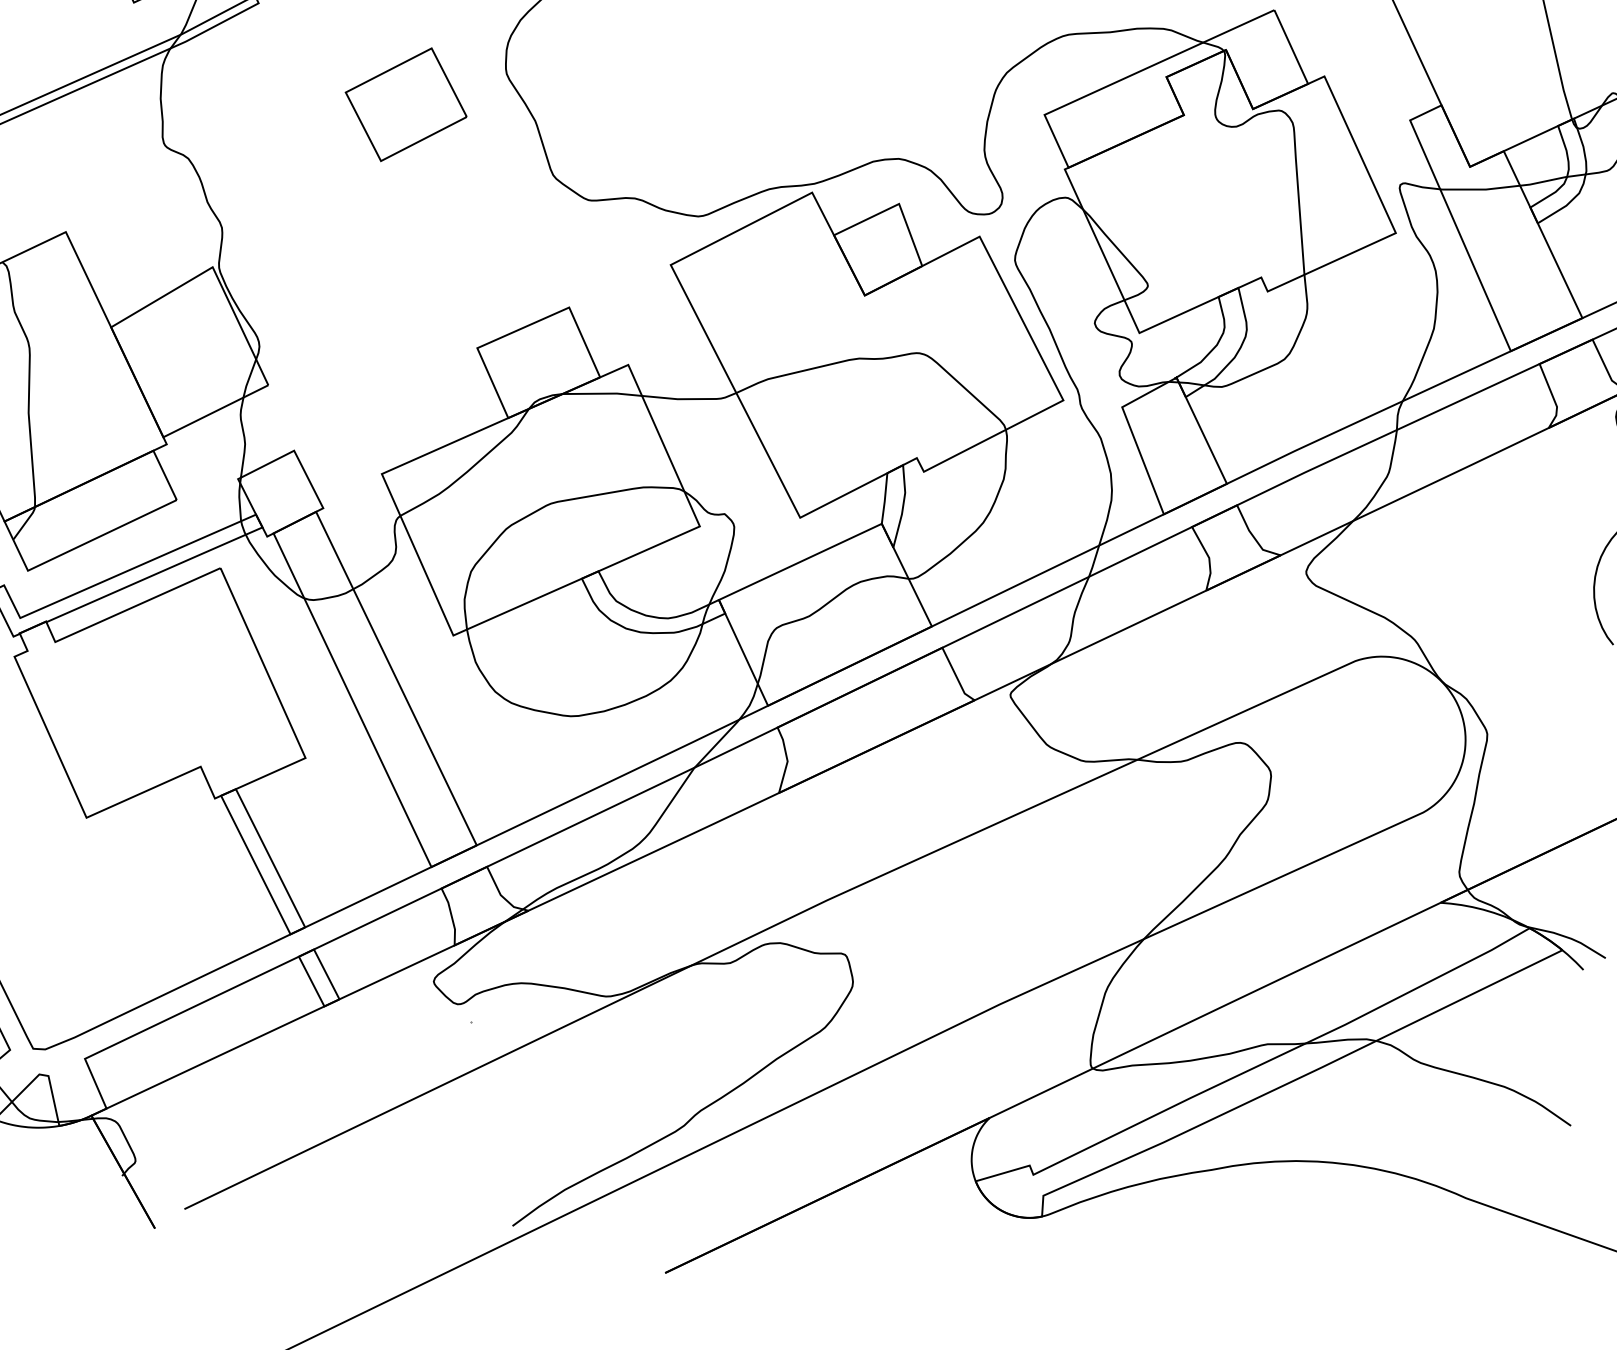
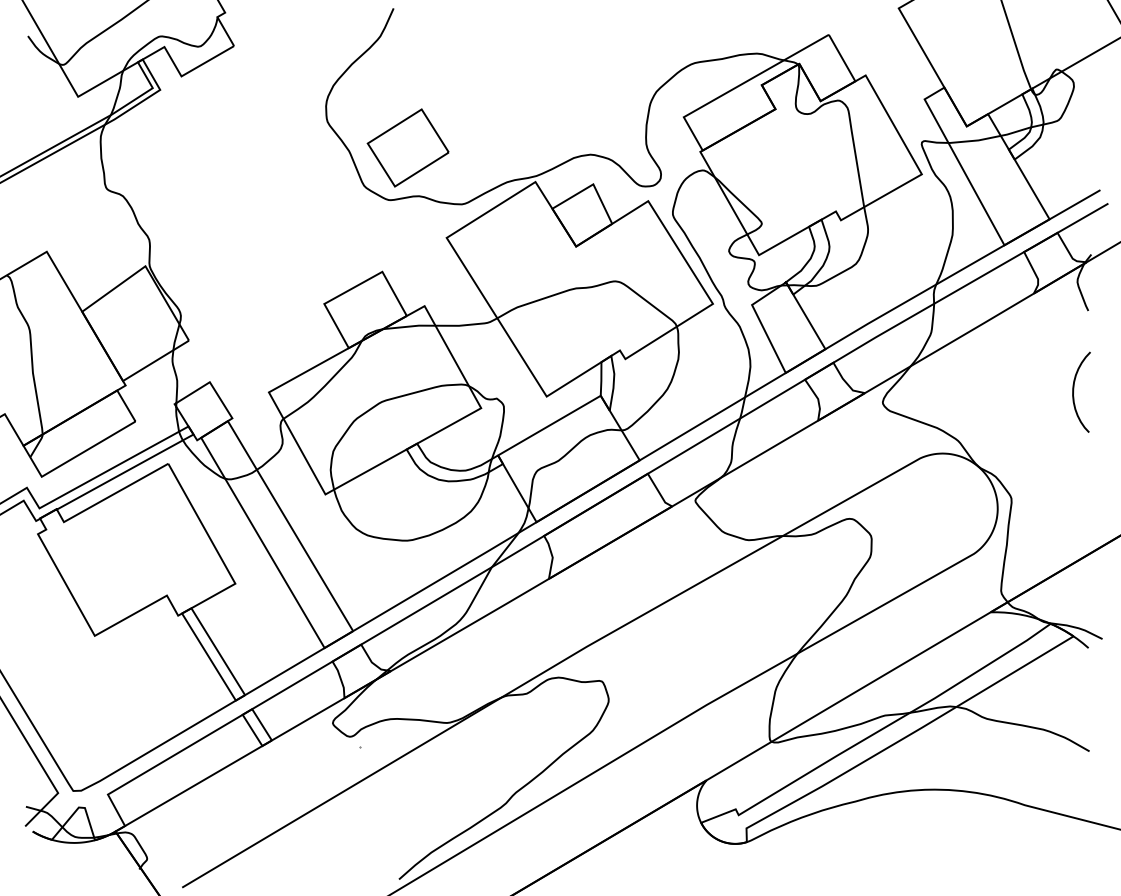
part: (405, 103) -> (407, 147), moved

